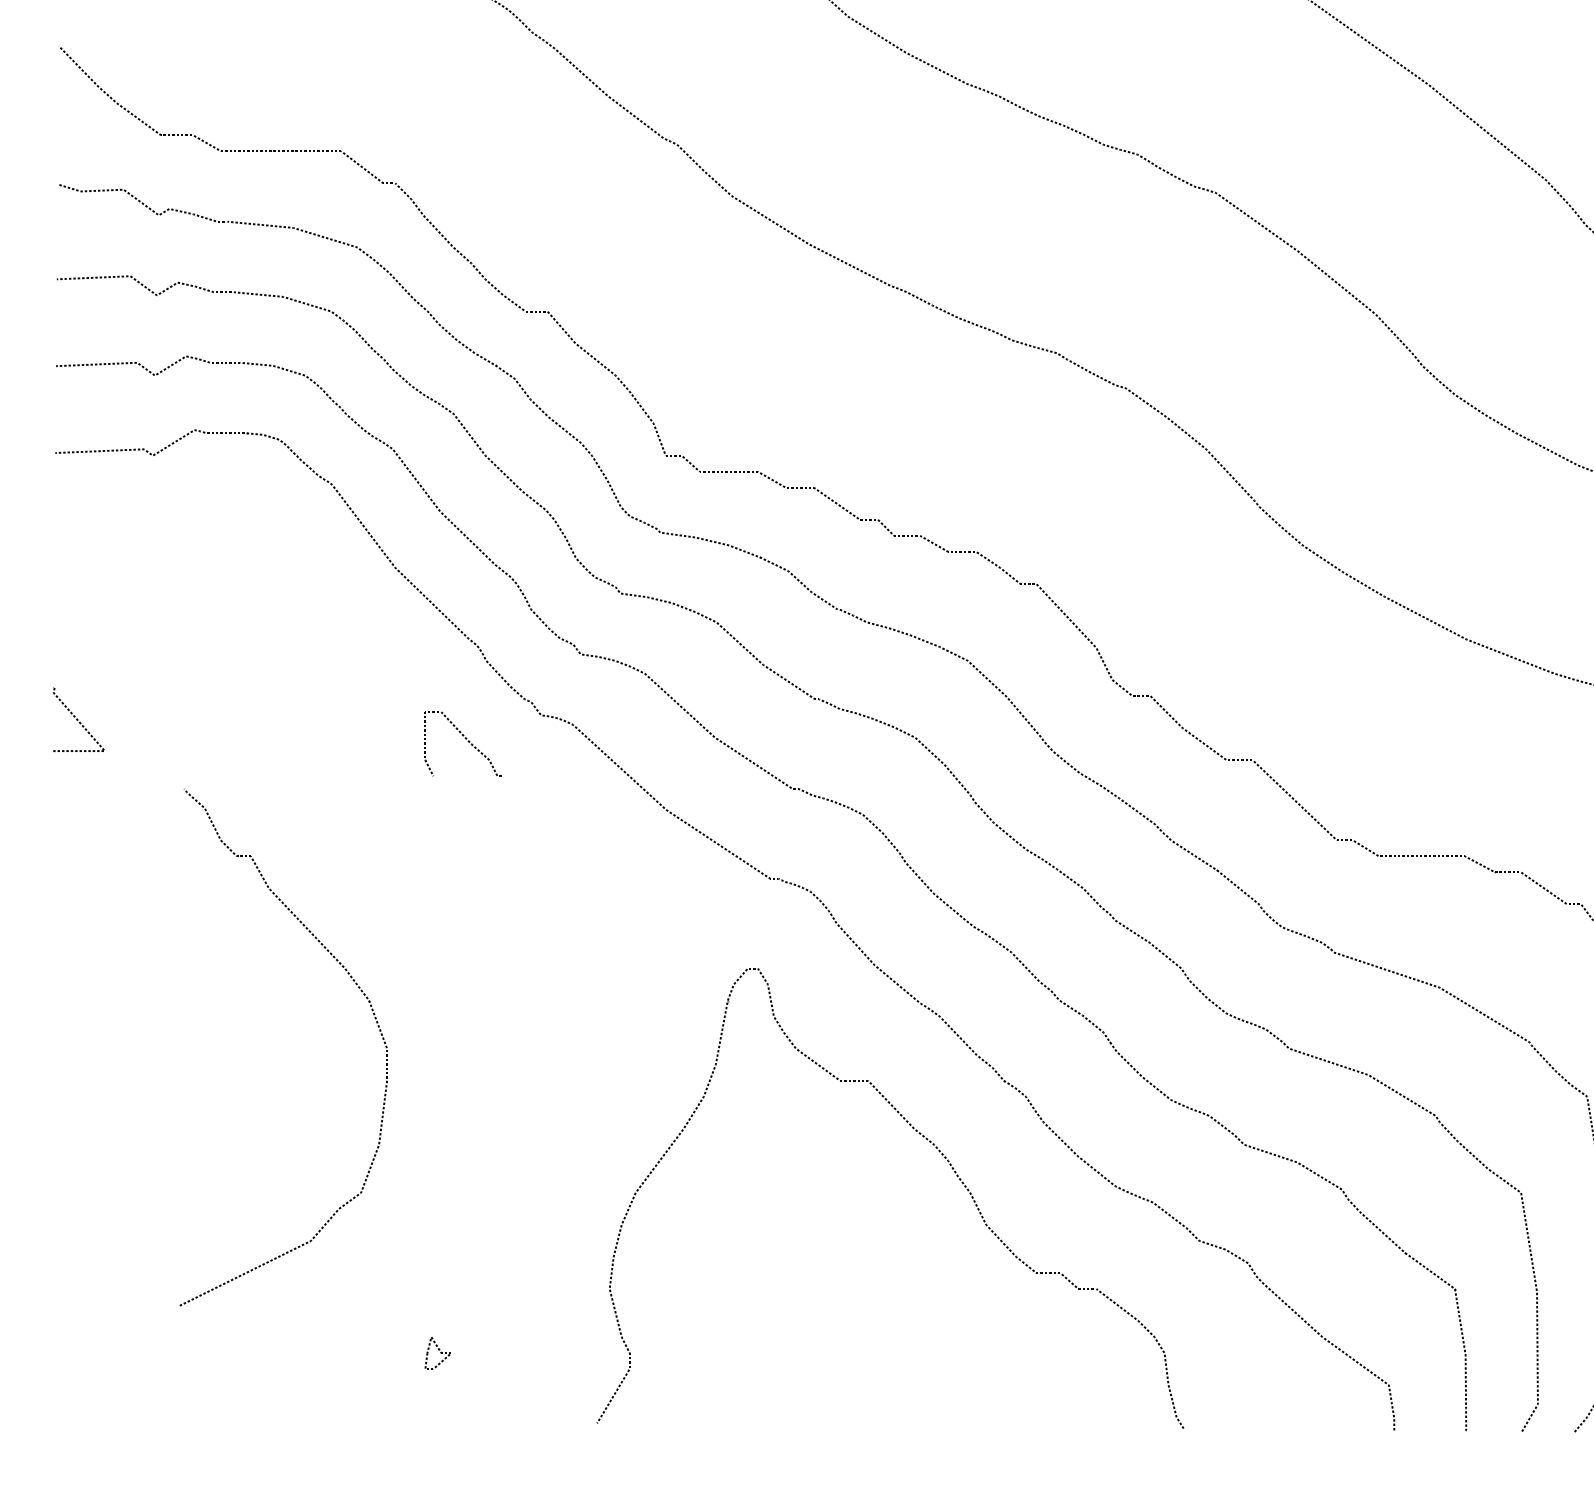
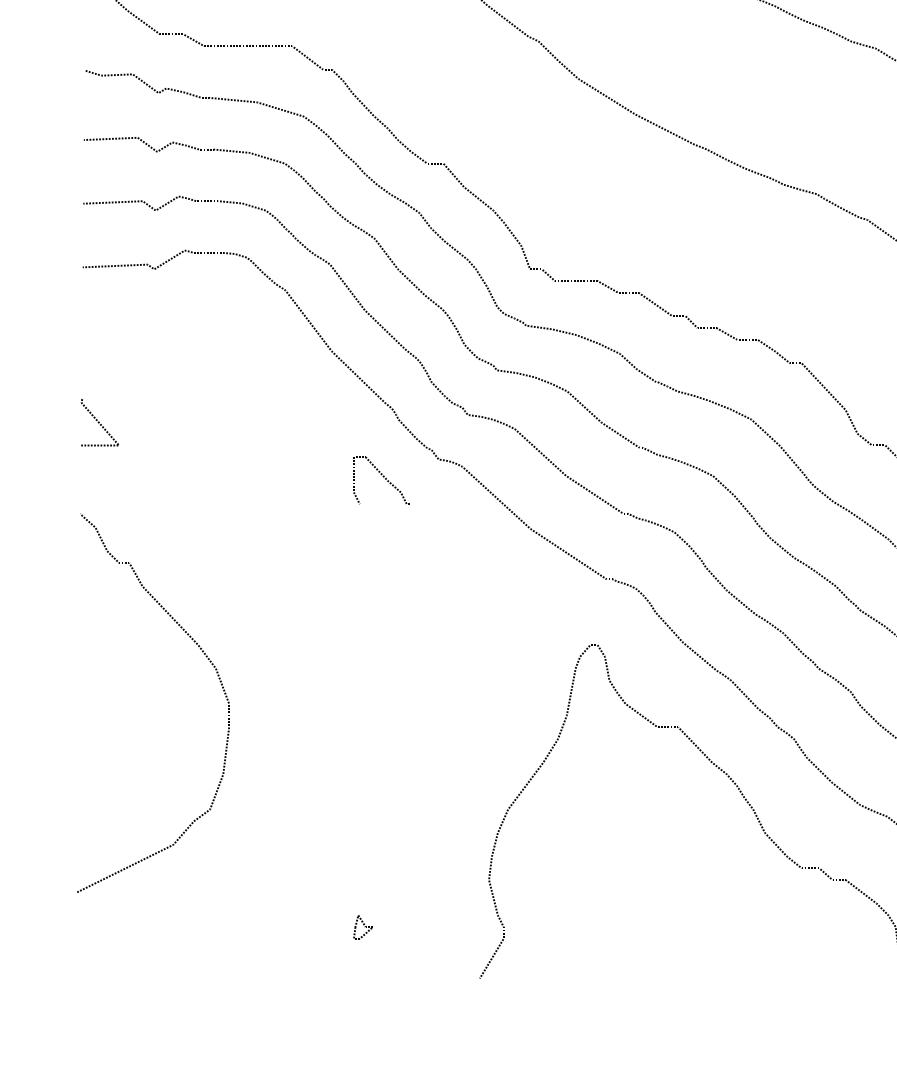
line: (78, 719) -> (99, 422), moved
curve: (358, 988) -> (208, 659), moved

